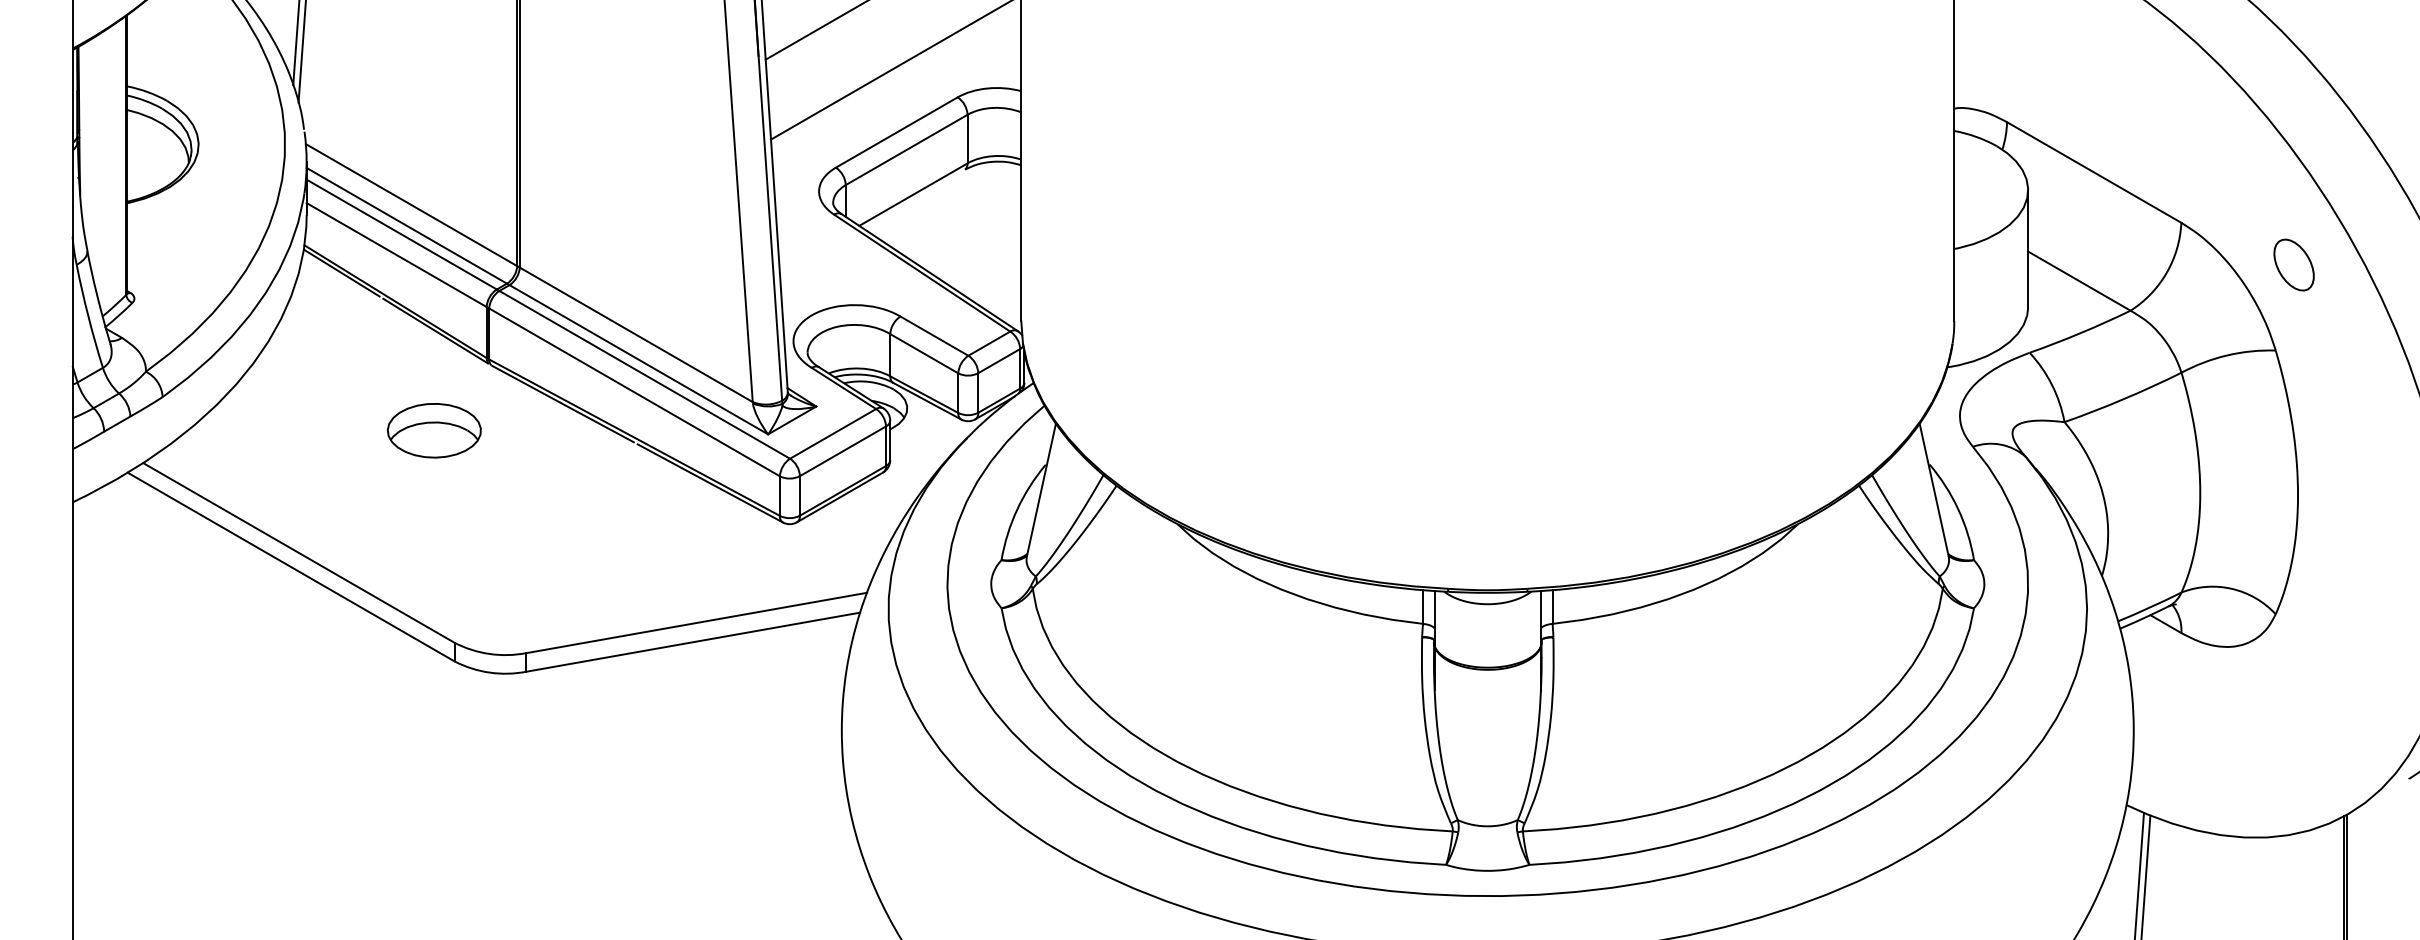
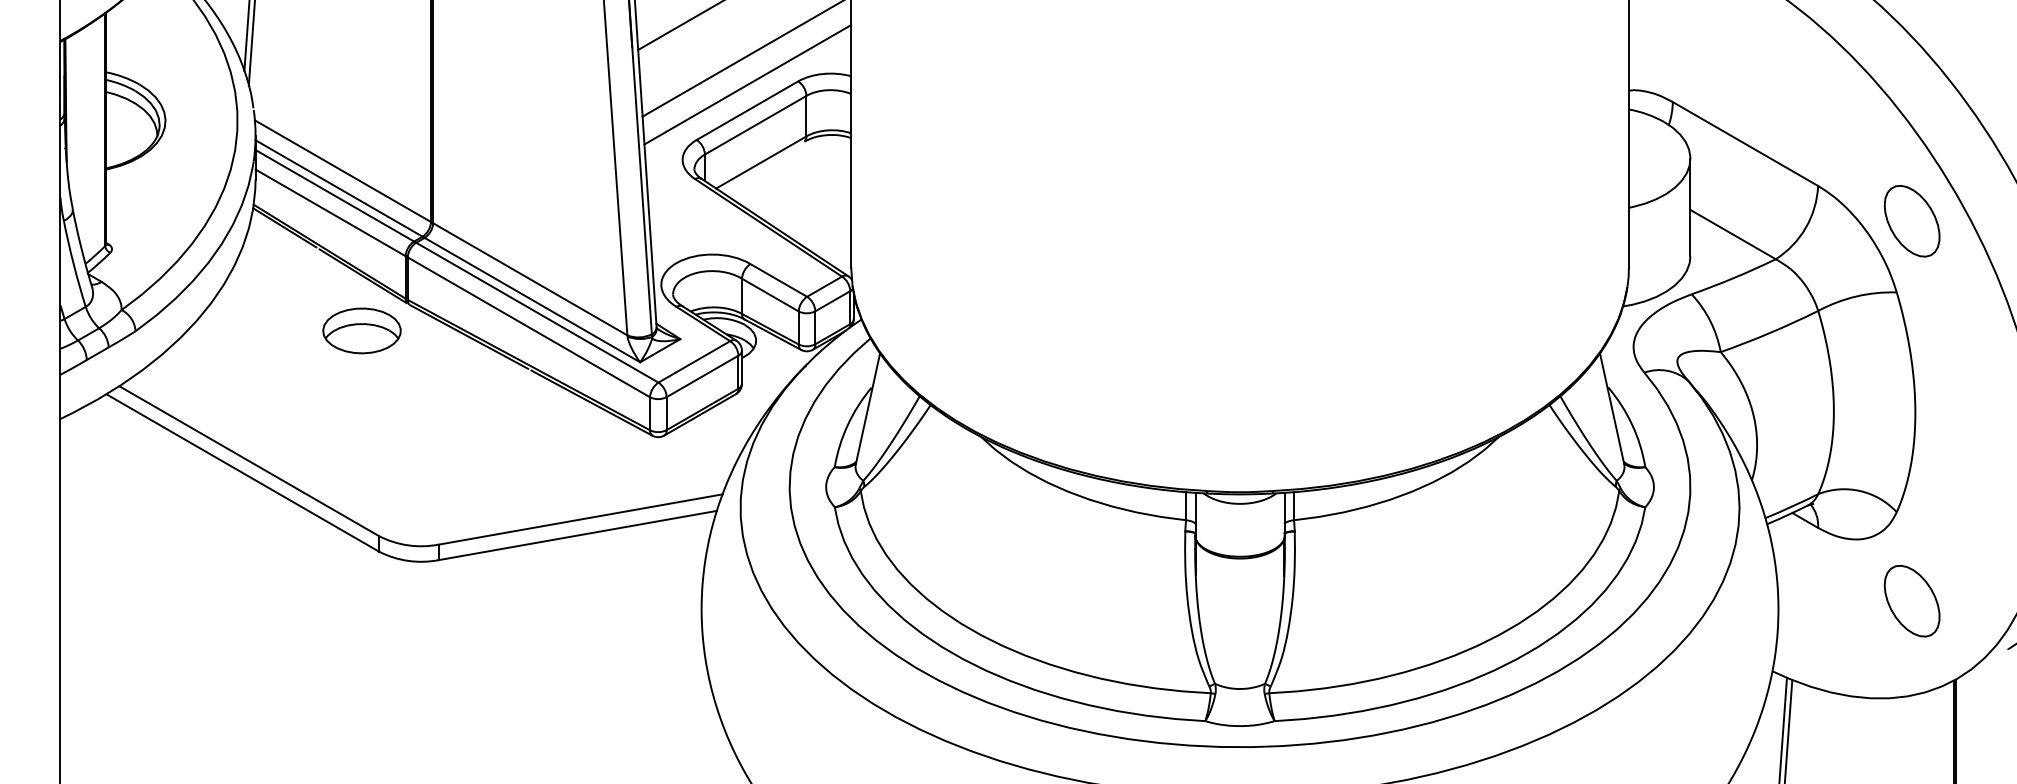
line: (897, 101) -> (748, 84), added
part: (2293, 264) -> (1911, 220), size x1.67
part: (433, 430) -> (361, 330), moved
part: (2293, 720) -> (1911, 600), added

